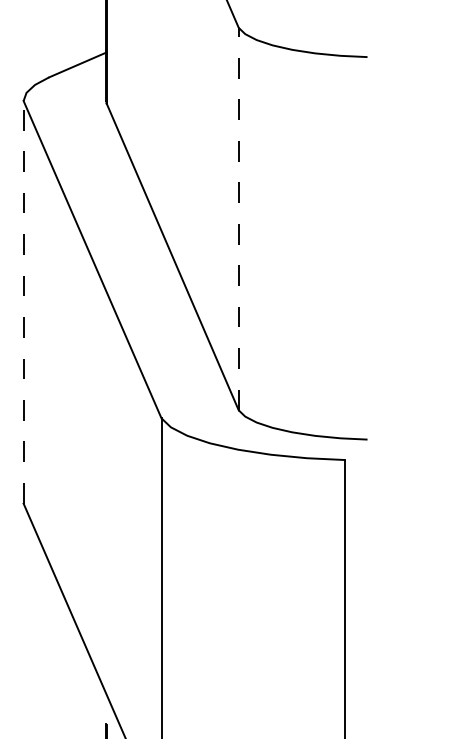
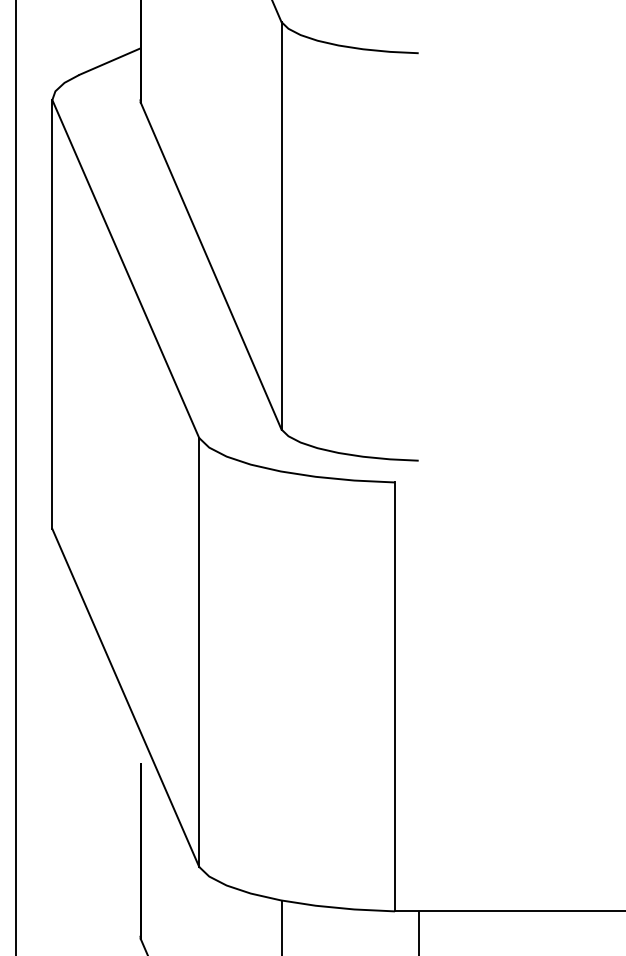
line: (238, 218) -> (281, 225), dashed -> solid
line: (23, 301) -> (52, 313), dashed -> solid

